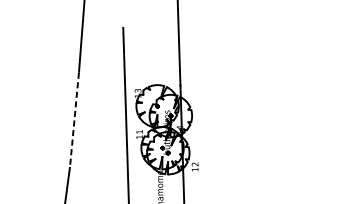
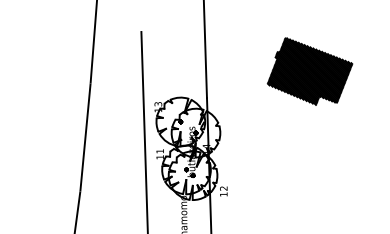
part: (269, 62) -> (309, 71), added
line: (74, 119) -> (85, 137), dashed -> solid

